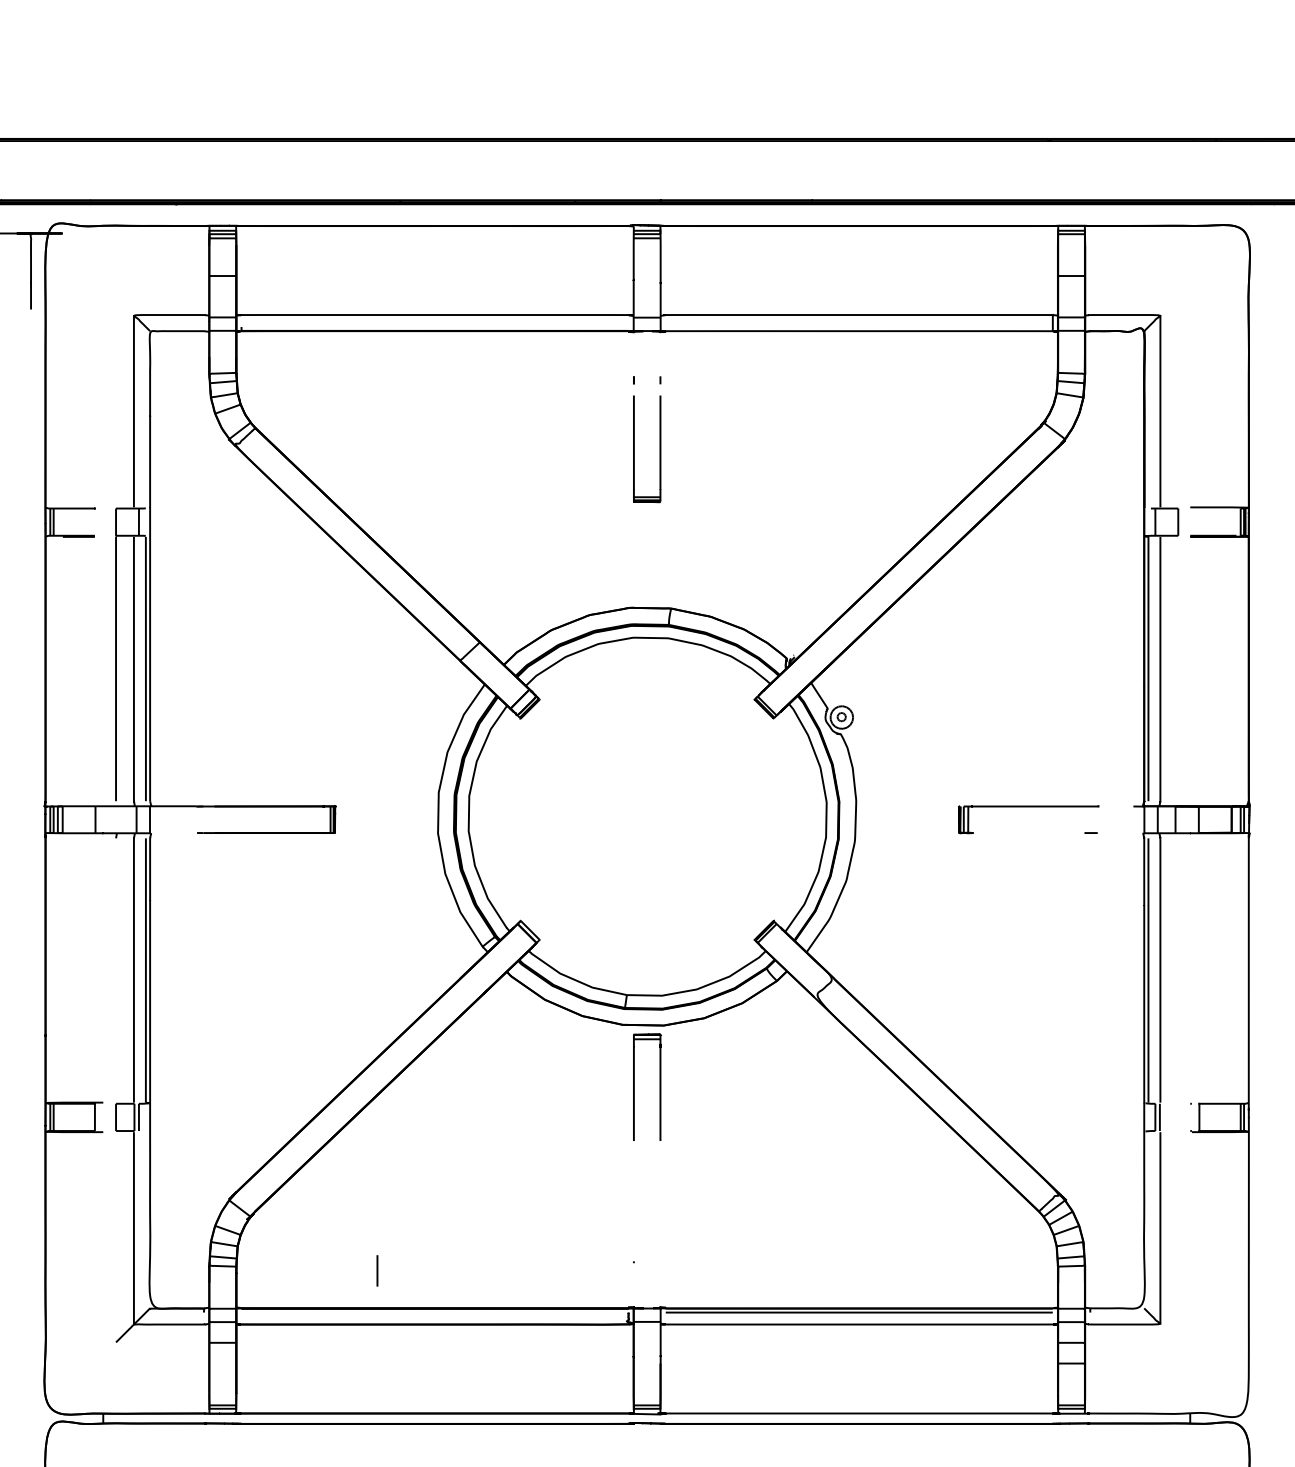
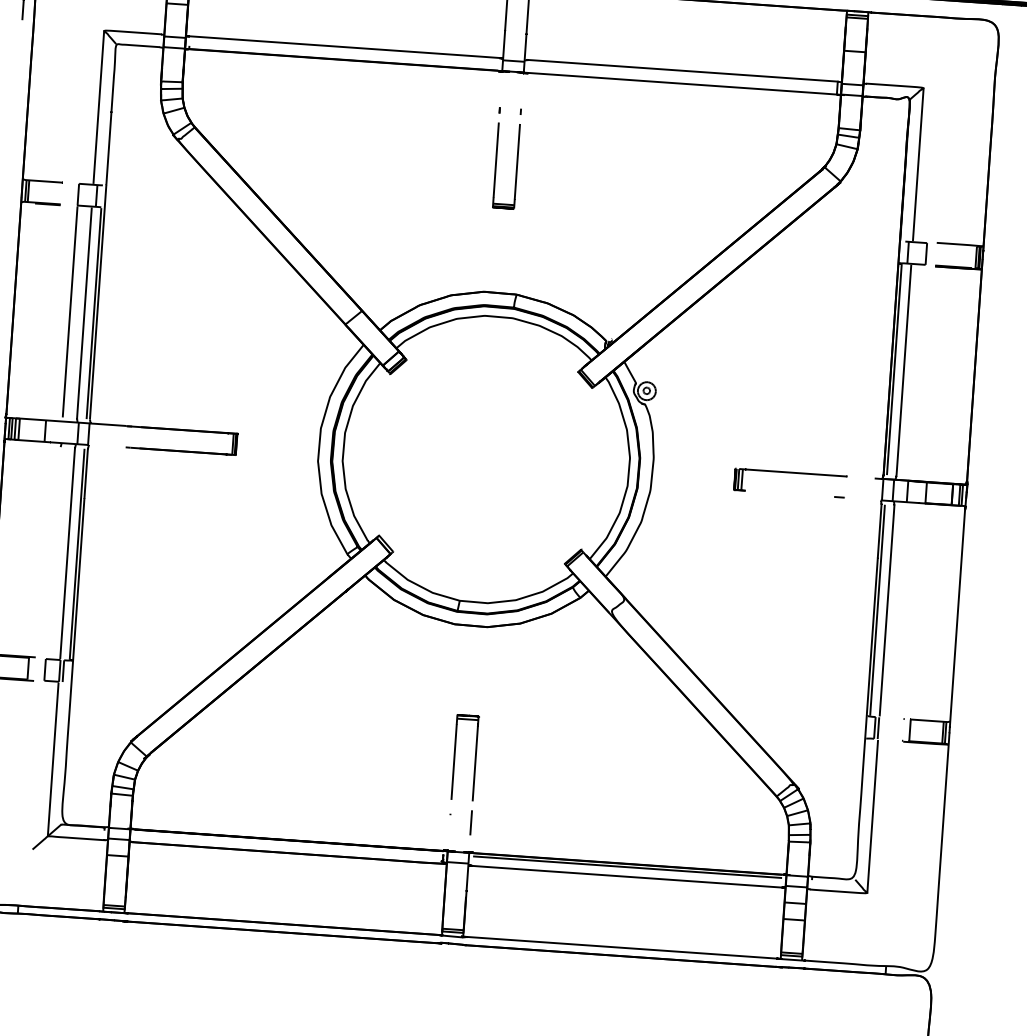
part: (659, 1086) -> (474, 757), moved
line: (377, 1270) -> (471, 822), moved

